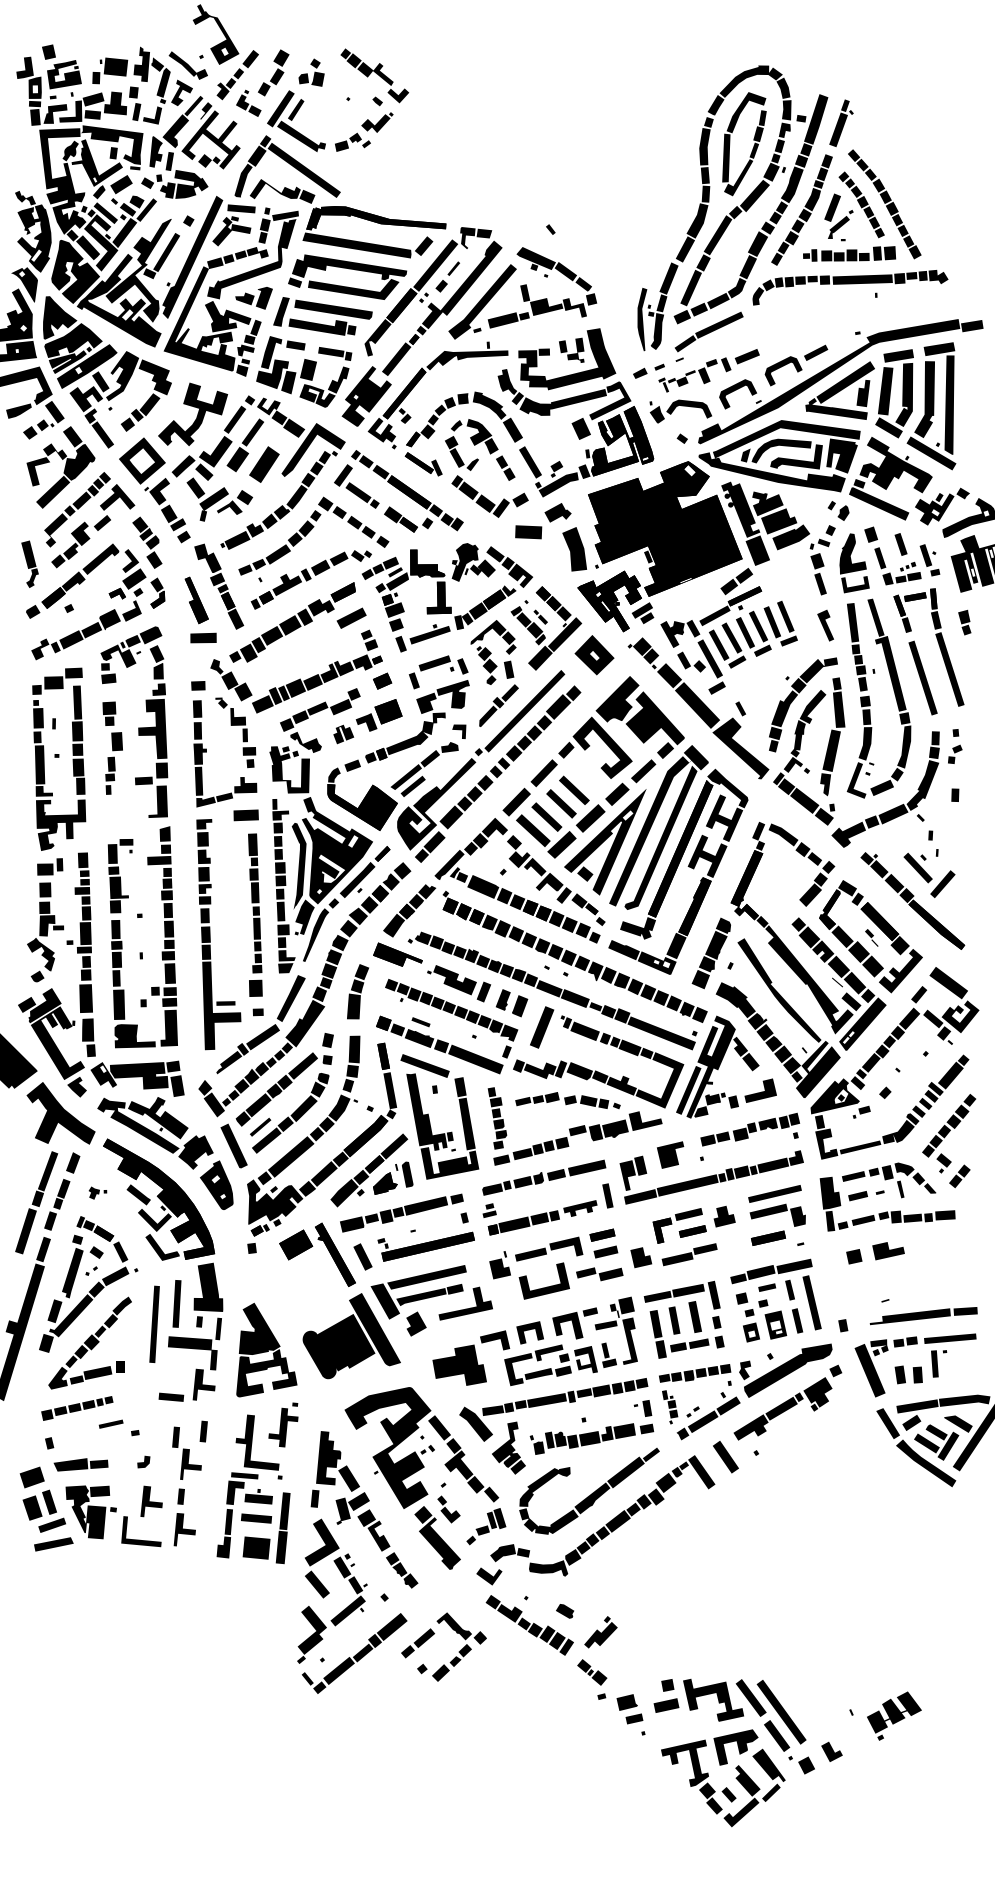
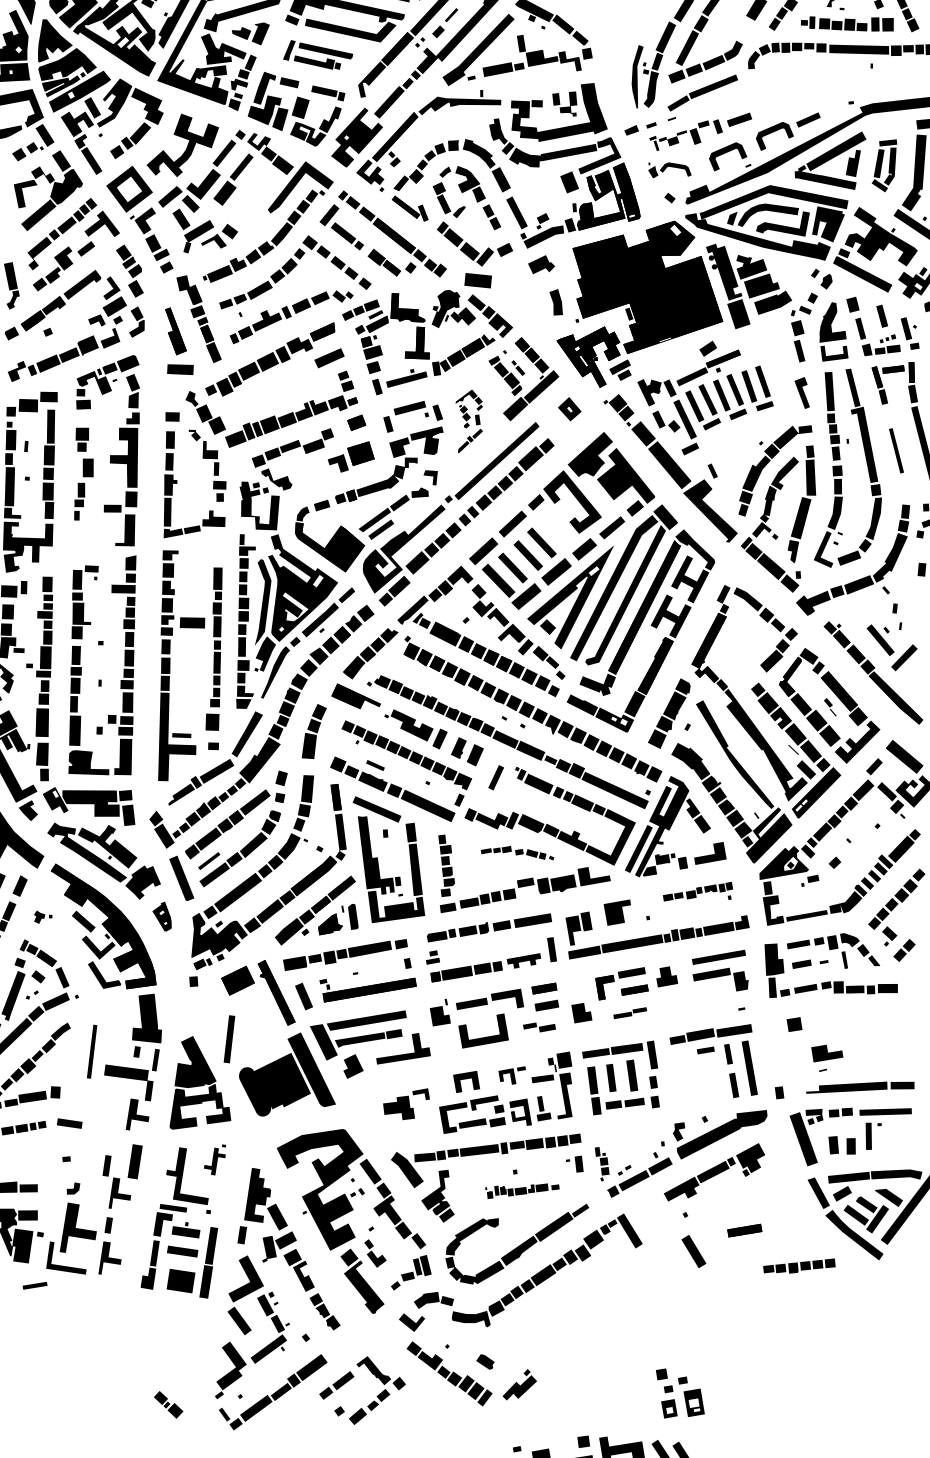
fill: (748, 267) -> (745, 30), removed
part: (322, 316) -> (317, 55), size x0.7
part: (894, 393) -> (884, 165), size x0.6
part: (680, 411) -> (669, 170), size x0.7
part: (264, 464) -> (251, 199), removed
part: (528, 532) -> (478, 280), moved
part: (574, 549) -> (555, 302), size x0.6
fill: (744, 575) -> (724, 338), removed
part: (594, 655) -> (569, 409), size x0.6
part: (494, 673) -> (468, 421), size x0.6
part: (922, 677) -> (895, 450), size x0.6
fill: (343, 734) -> (314, 473), removed
part: (245, 815) -> (191, 623), moved
part: (542, 1027) -> (496, 777), size x0.6
part: (567, 1100) -> (517, 852), size x0.7
part: (750, 1129) -> (698, 891), size x0.7
part: (216, 1184) -> (161, 915), size x0.6
part: (768, 1237) -> (744, 1229), moved
part: (888, 1251) -> (827, 1054), moved
part: (689, 1254) -> (630, 1012), size x0.6
part: (599, 1274) -> (539, 1027), size x0.7
part: (176, 1303) -> (228, 1038), moved
part: (761, 1317) -> (680, 1394), moved
part: (154, 1323) -> (92, 1050), size x0.7
part: (574, 1323) -> (511, 1075), size x0.6
part: (471, 1357) -> (406, 1103), size x0.6
fill: (835, 1370) -> (769, 1137), removed
part: (695, 1373) -> (799, 1266), moved
part: (171, 1396) -> (69, 1122), moved
part: (110, 1423) -> (34, 1285), moved
part: (283, 1424) -> (215, 1159), size x0.7
part: (203, 1431) -> (134, 1161), size x1.6
part: (591, 1438) -> (521, 1190), size x0.6
part: (725, 1457) -> (693, 1251), moved
part: (151, 1501) -> (78, 1228), size x1.6
part: (592, 1672) -> (168, 1404), moved

